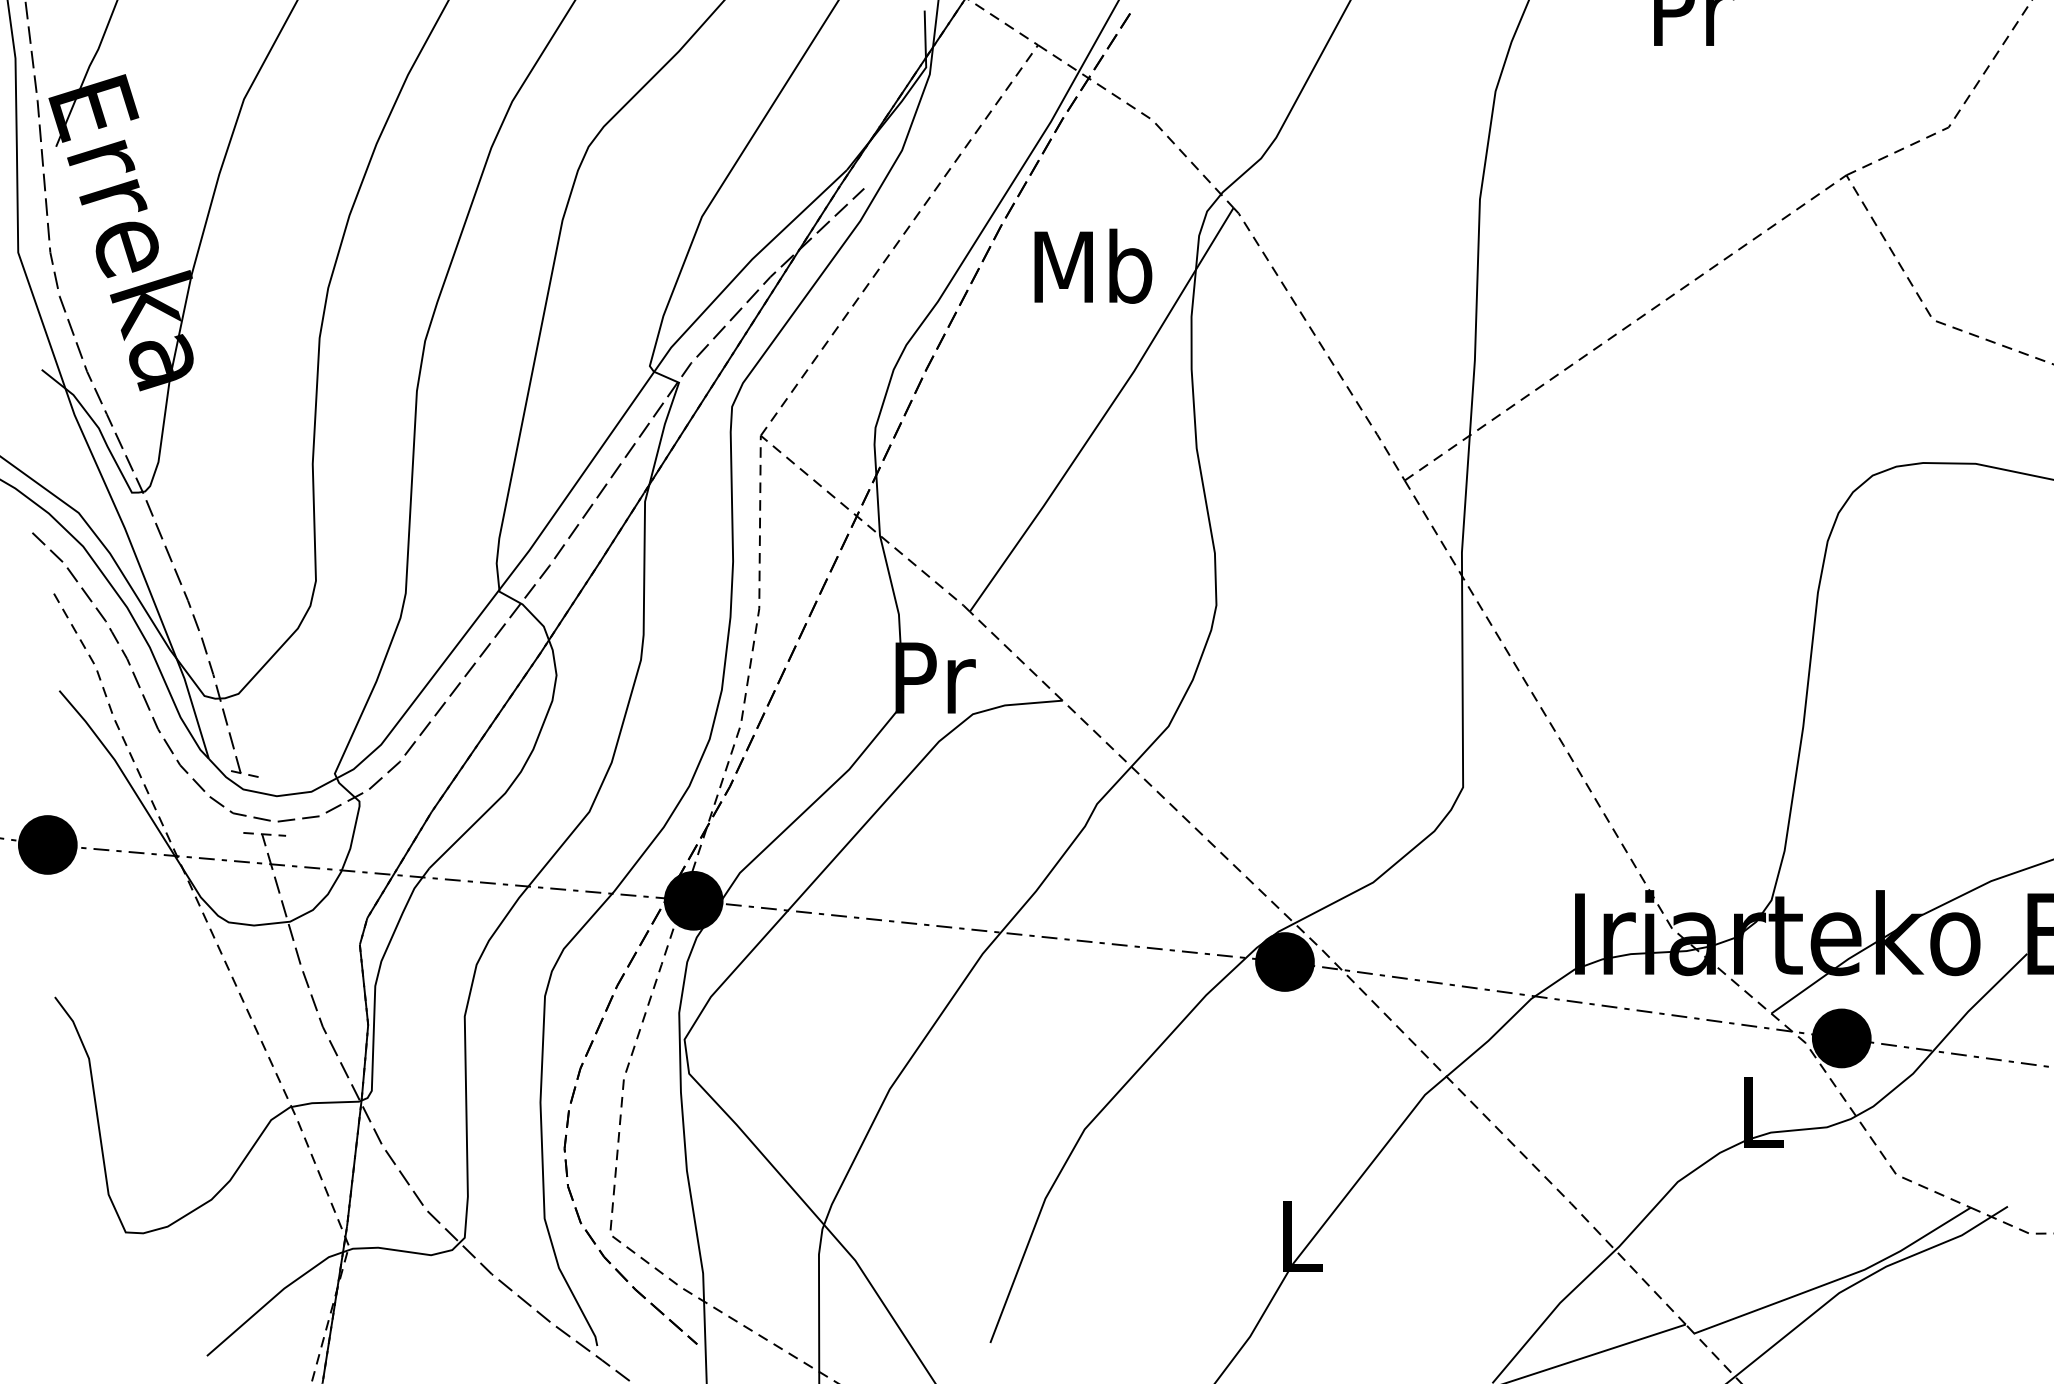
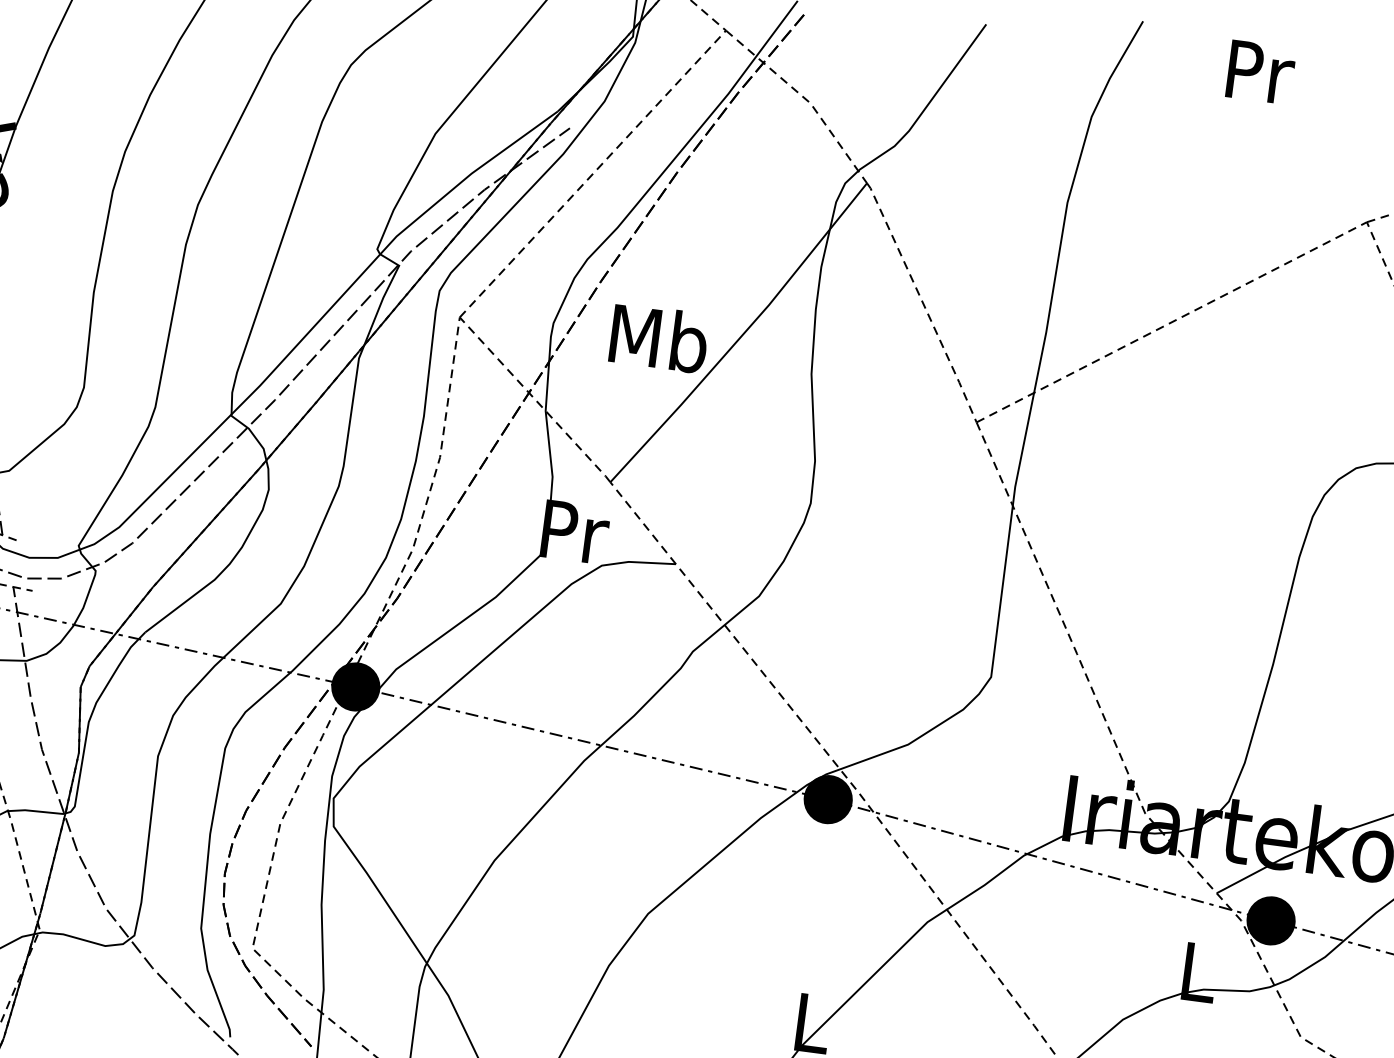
text: (1093, 265) -> (659, 337), moved

